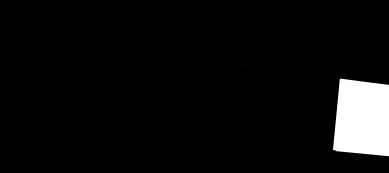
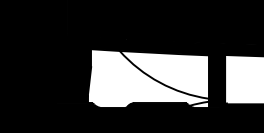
fill: (216, 101) -> (147, 78), removed

